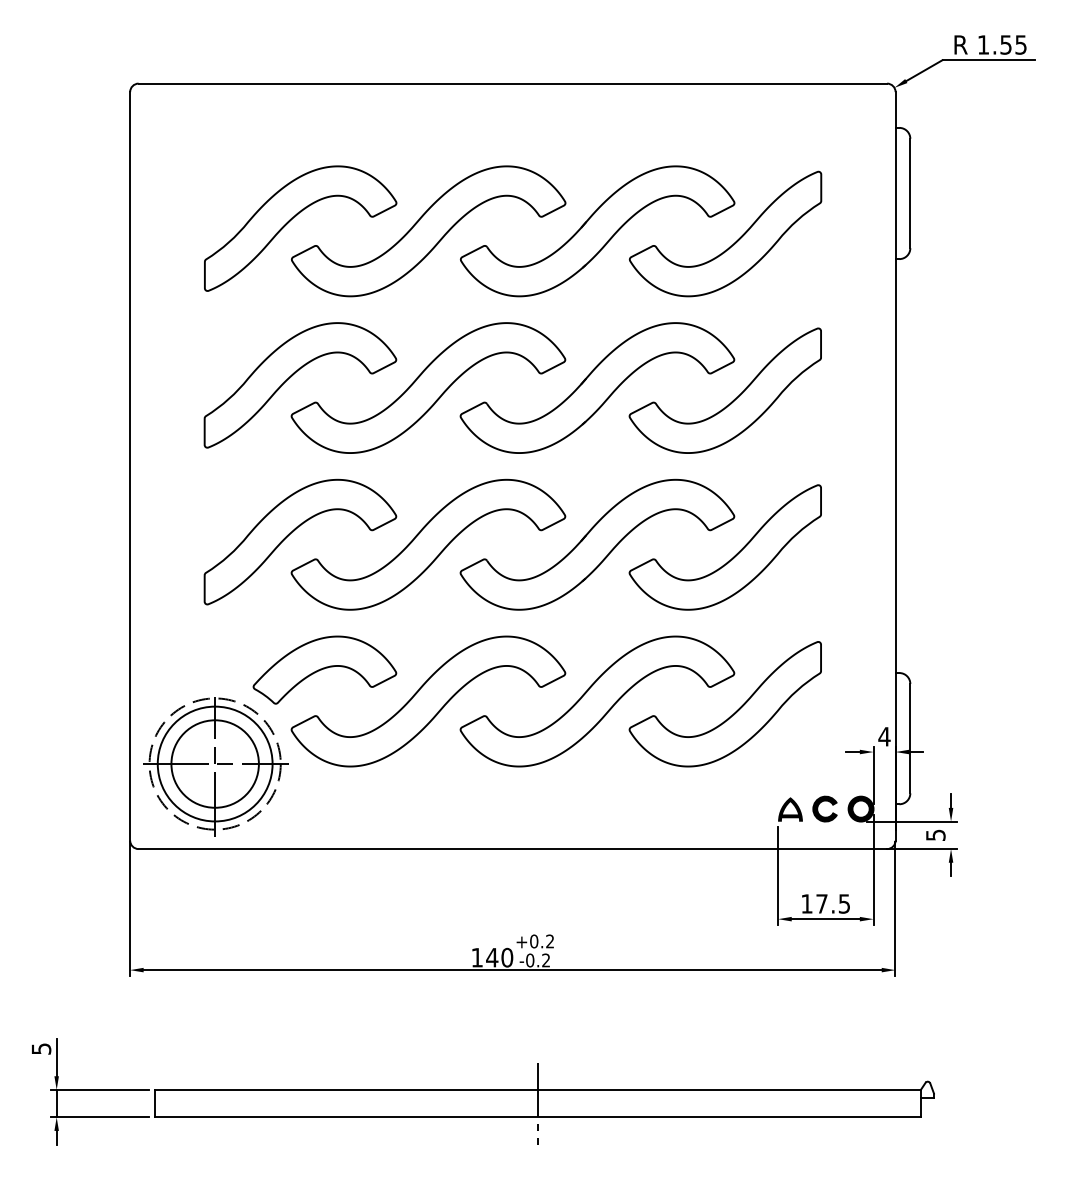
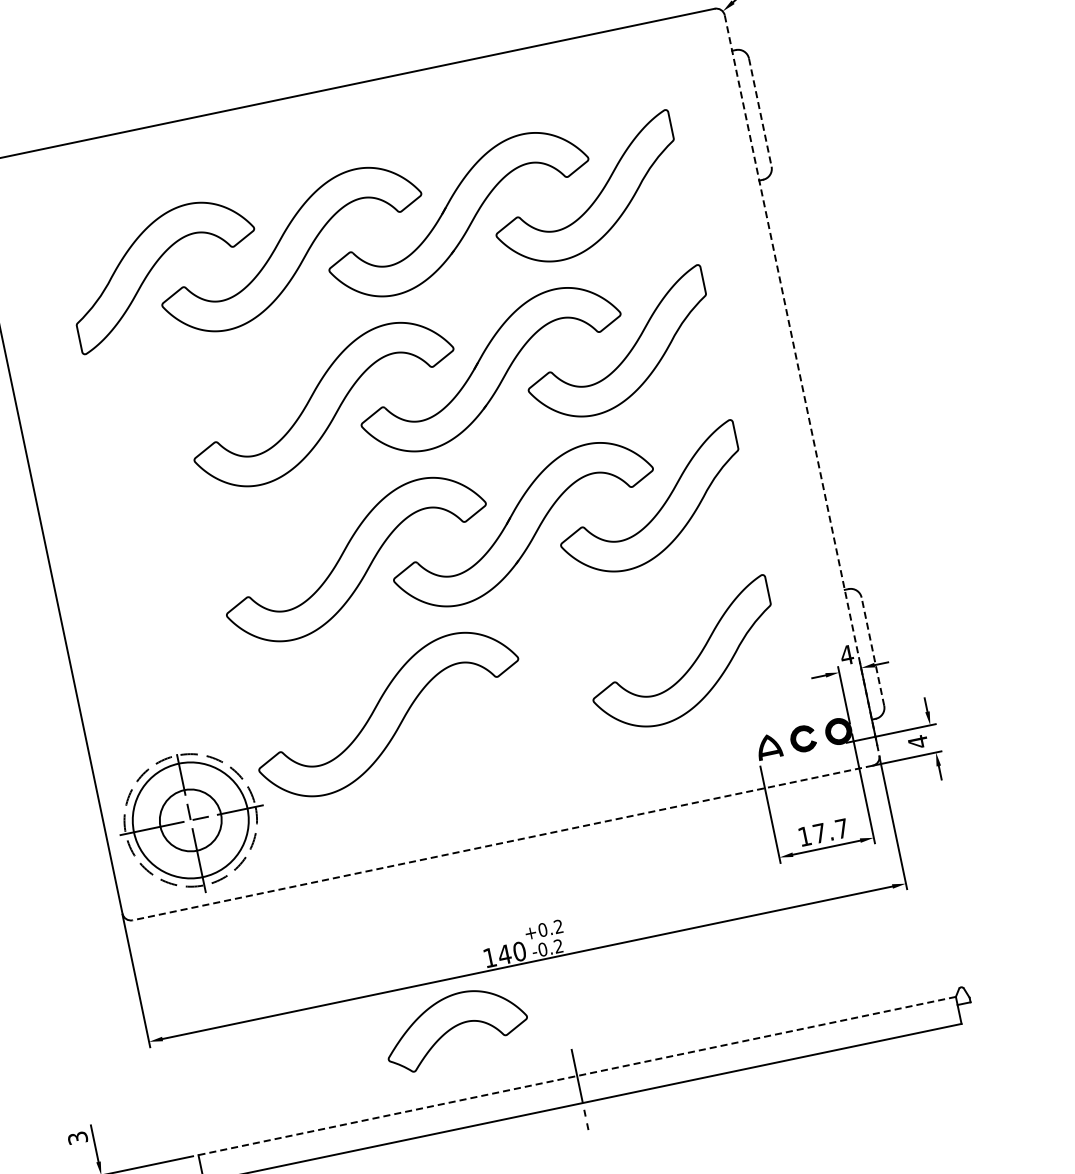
line: (910, 193) -> (760, 112), solid -> dashed
part: (292, 376) -> (187, 421), removed
line: (895, 466) -> (802, 385), solid -> dashed
part: (293, 532) -> (220, 575), removed
part: (324, 669) -> (455, 1027), moved
part: (597, 701) -> (555, 679), removed
line: (910, 738) -> (873, 651), solid -> dashed
circle: (214, 763) -> (189, 820), size x0.7
text: (935, 835) -> (917, 742), 5 -> 4
line: (512, 849) -> (502, 843), solid -> dashed
text: (843, 903) -> (840, 828), 17.5 -> 17.7
text: (40, 1048) -> (76, 1137), 5 -> 3
line: (537, 1089) -> (576, 1075), solid -> dashed

